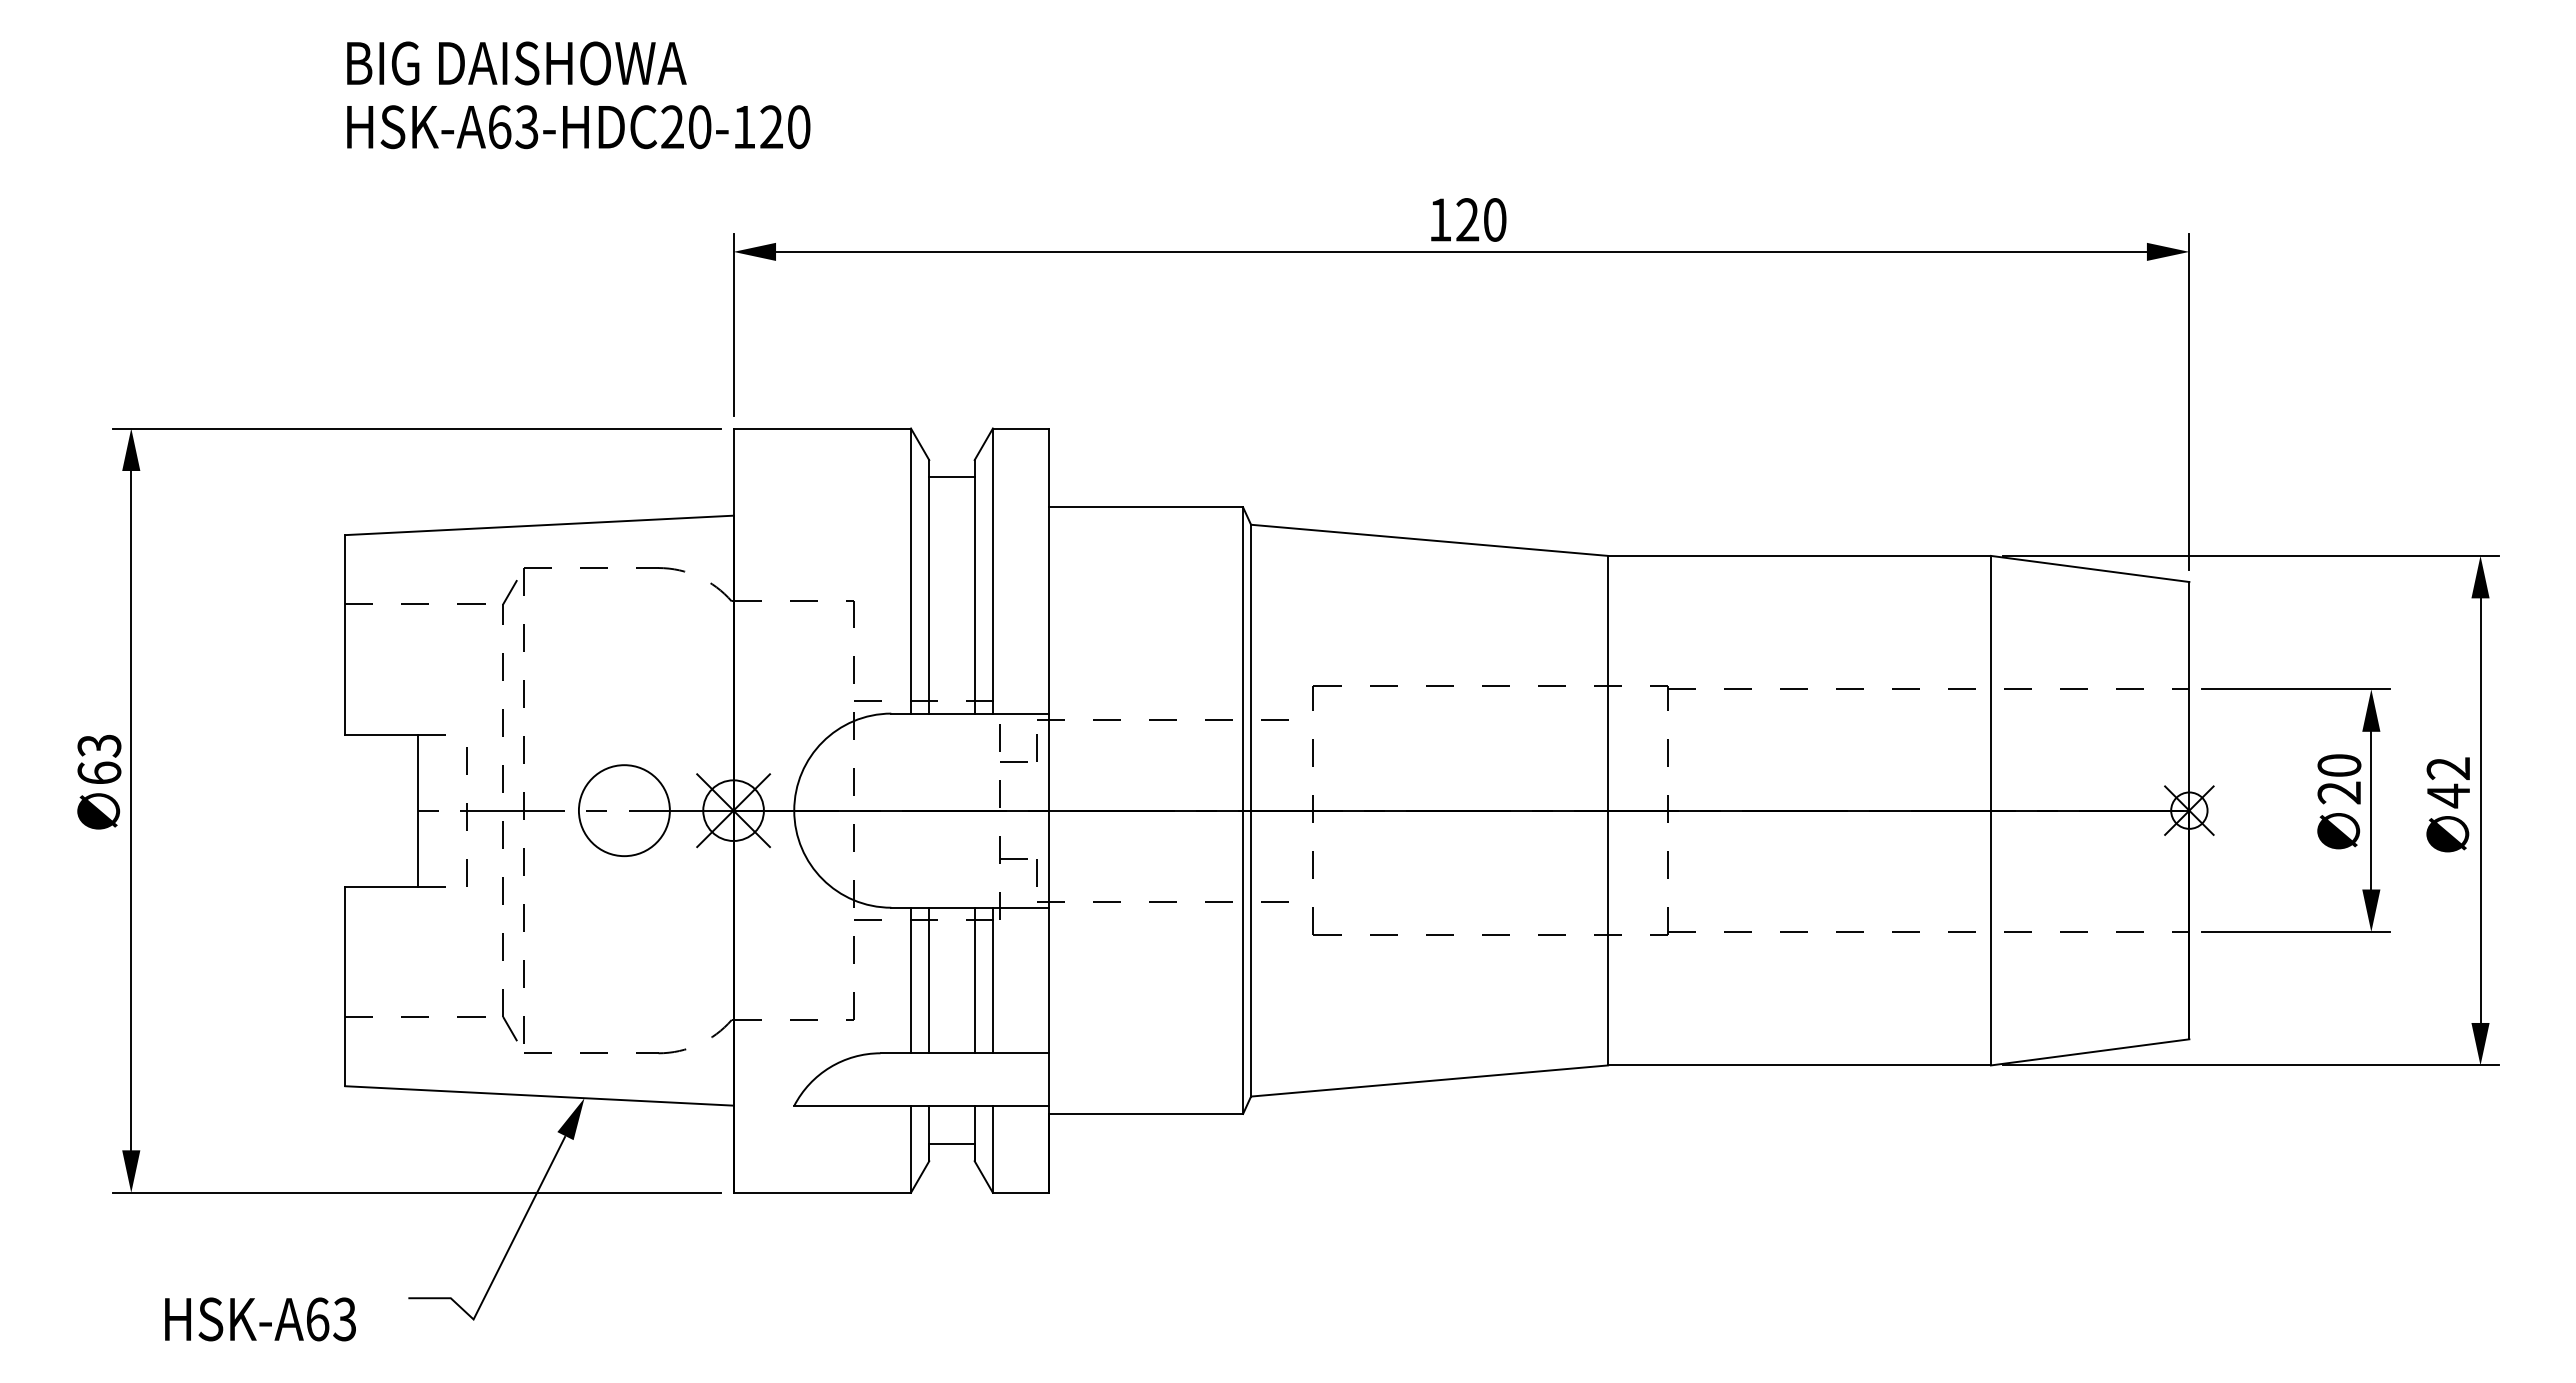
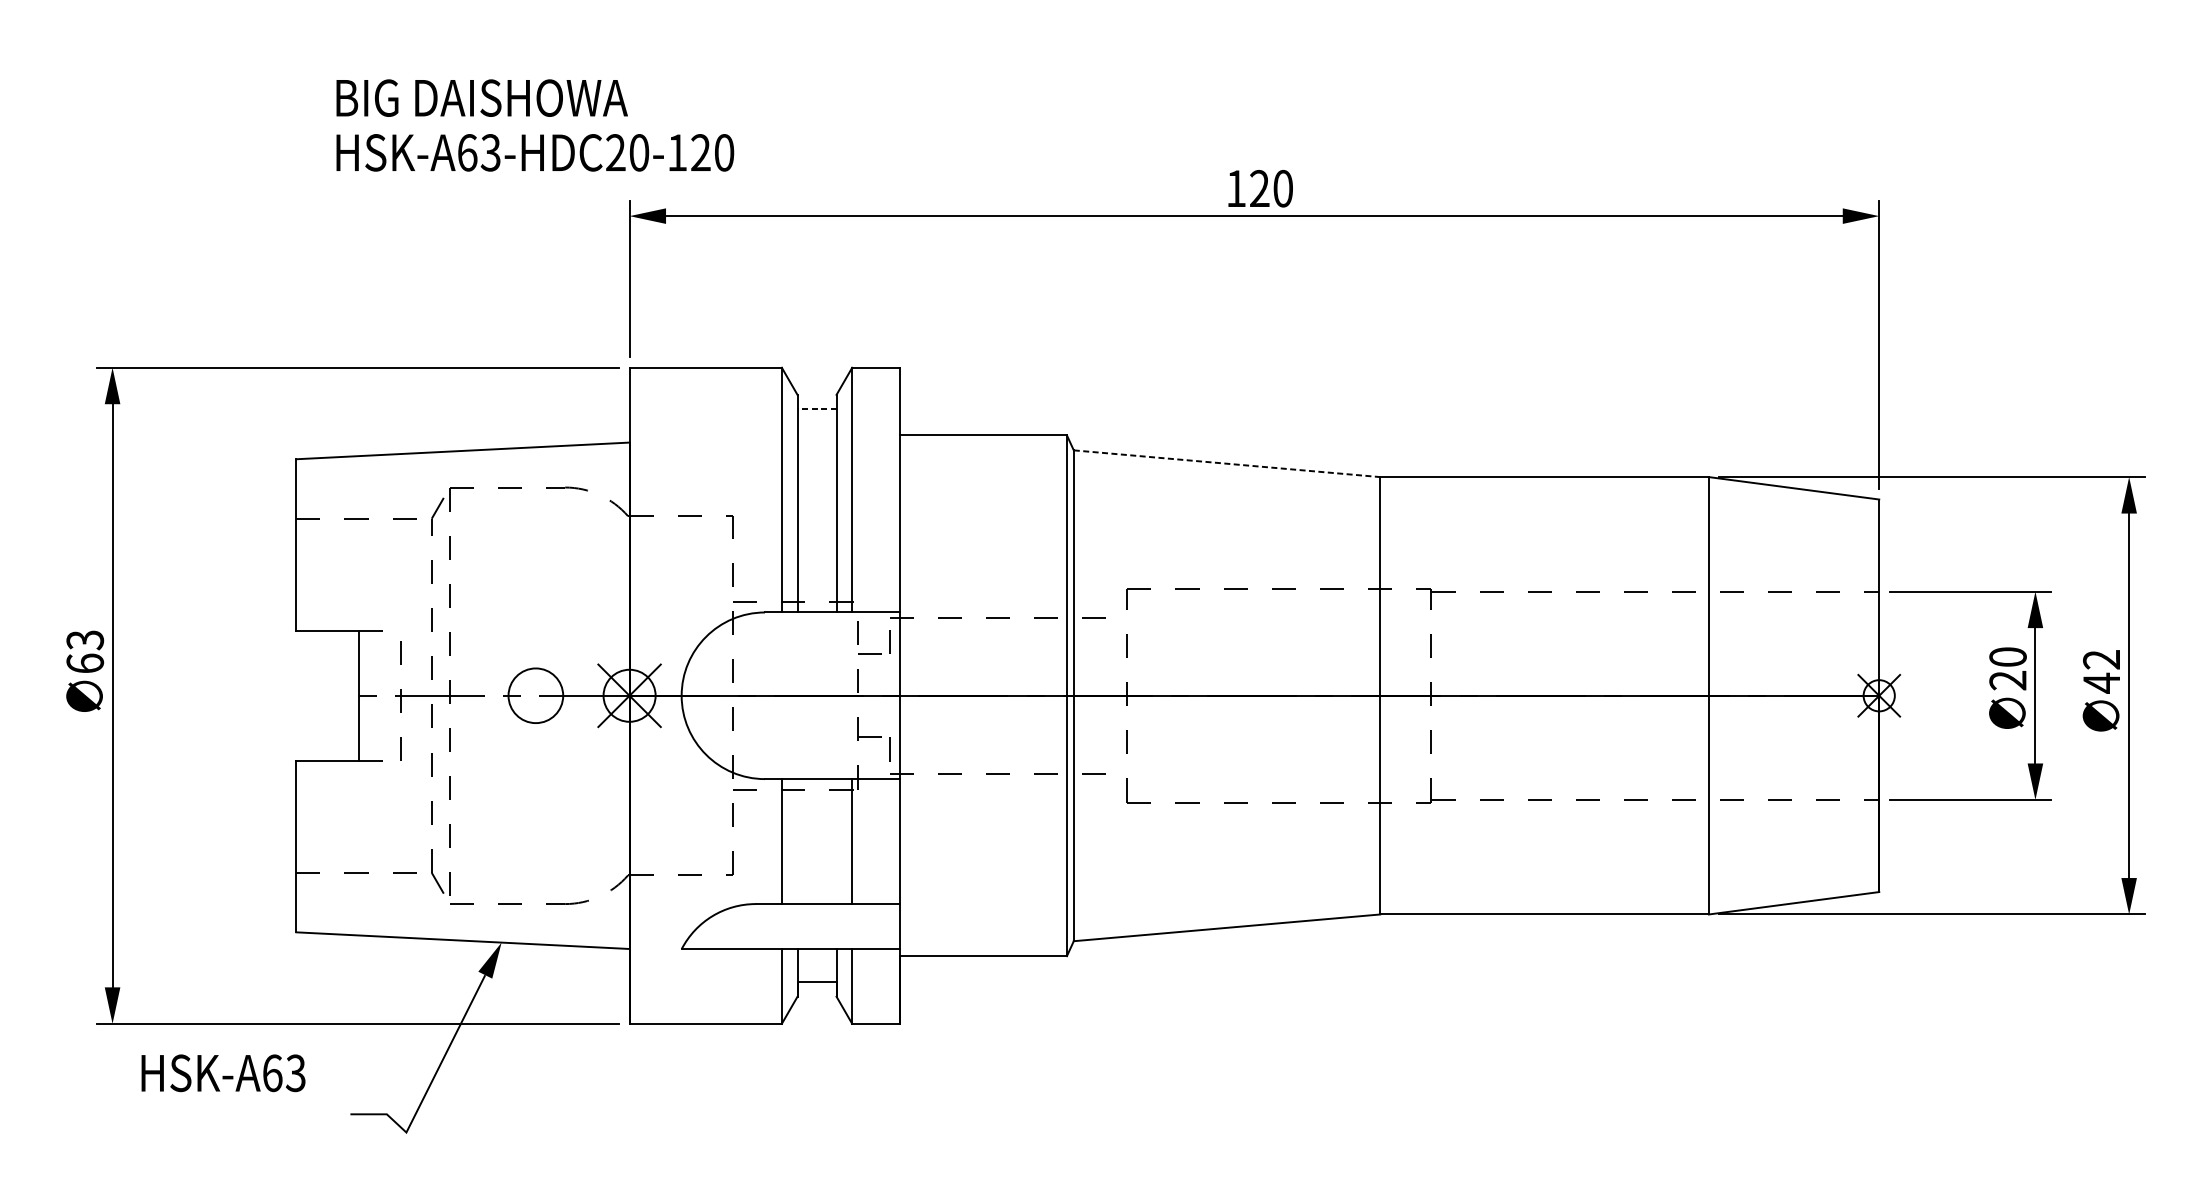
text: (578, 95) -> (535, 125), moved
line: (951, 477) -> (816, 409), solid -> dashed
line: (1430, 540) -> (1227, 463), solid -> dashed
circle: (623, 810) -> (535, 695), size x0.7
line: (929, 980) -> (797, 841), removed
line: (974, 980) -> (836, 841), removed
text: (260, 1319) -> (223, 1073), moved

